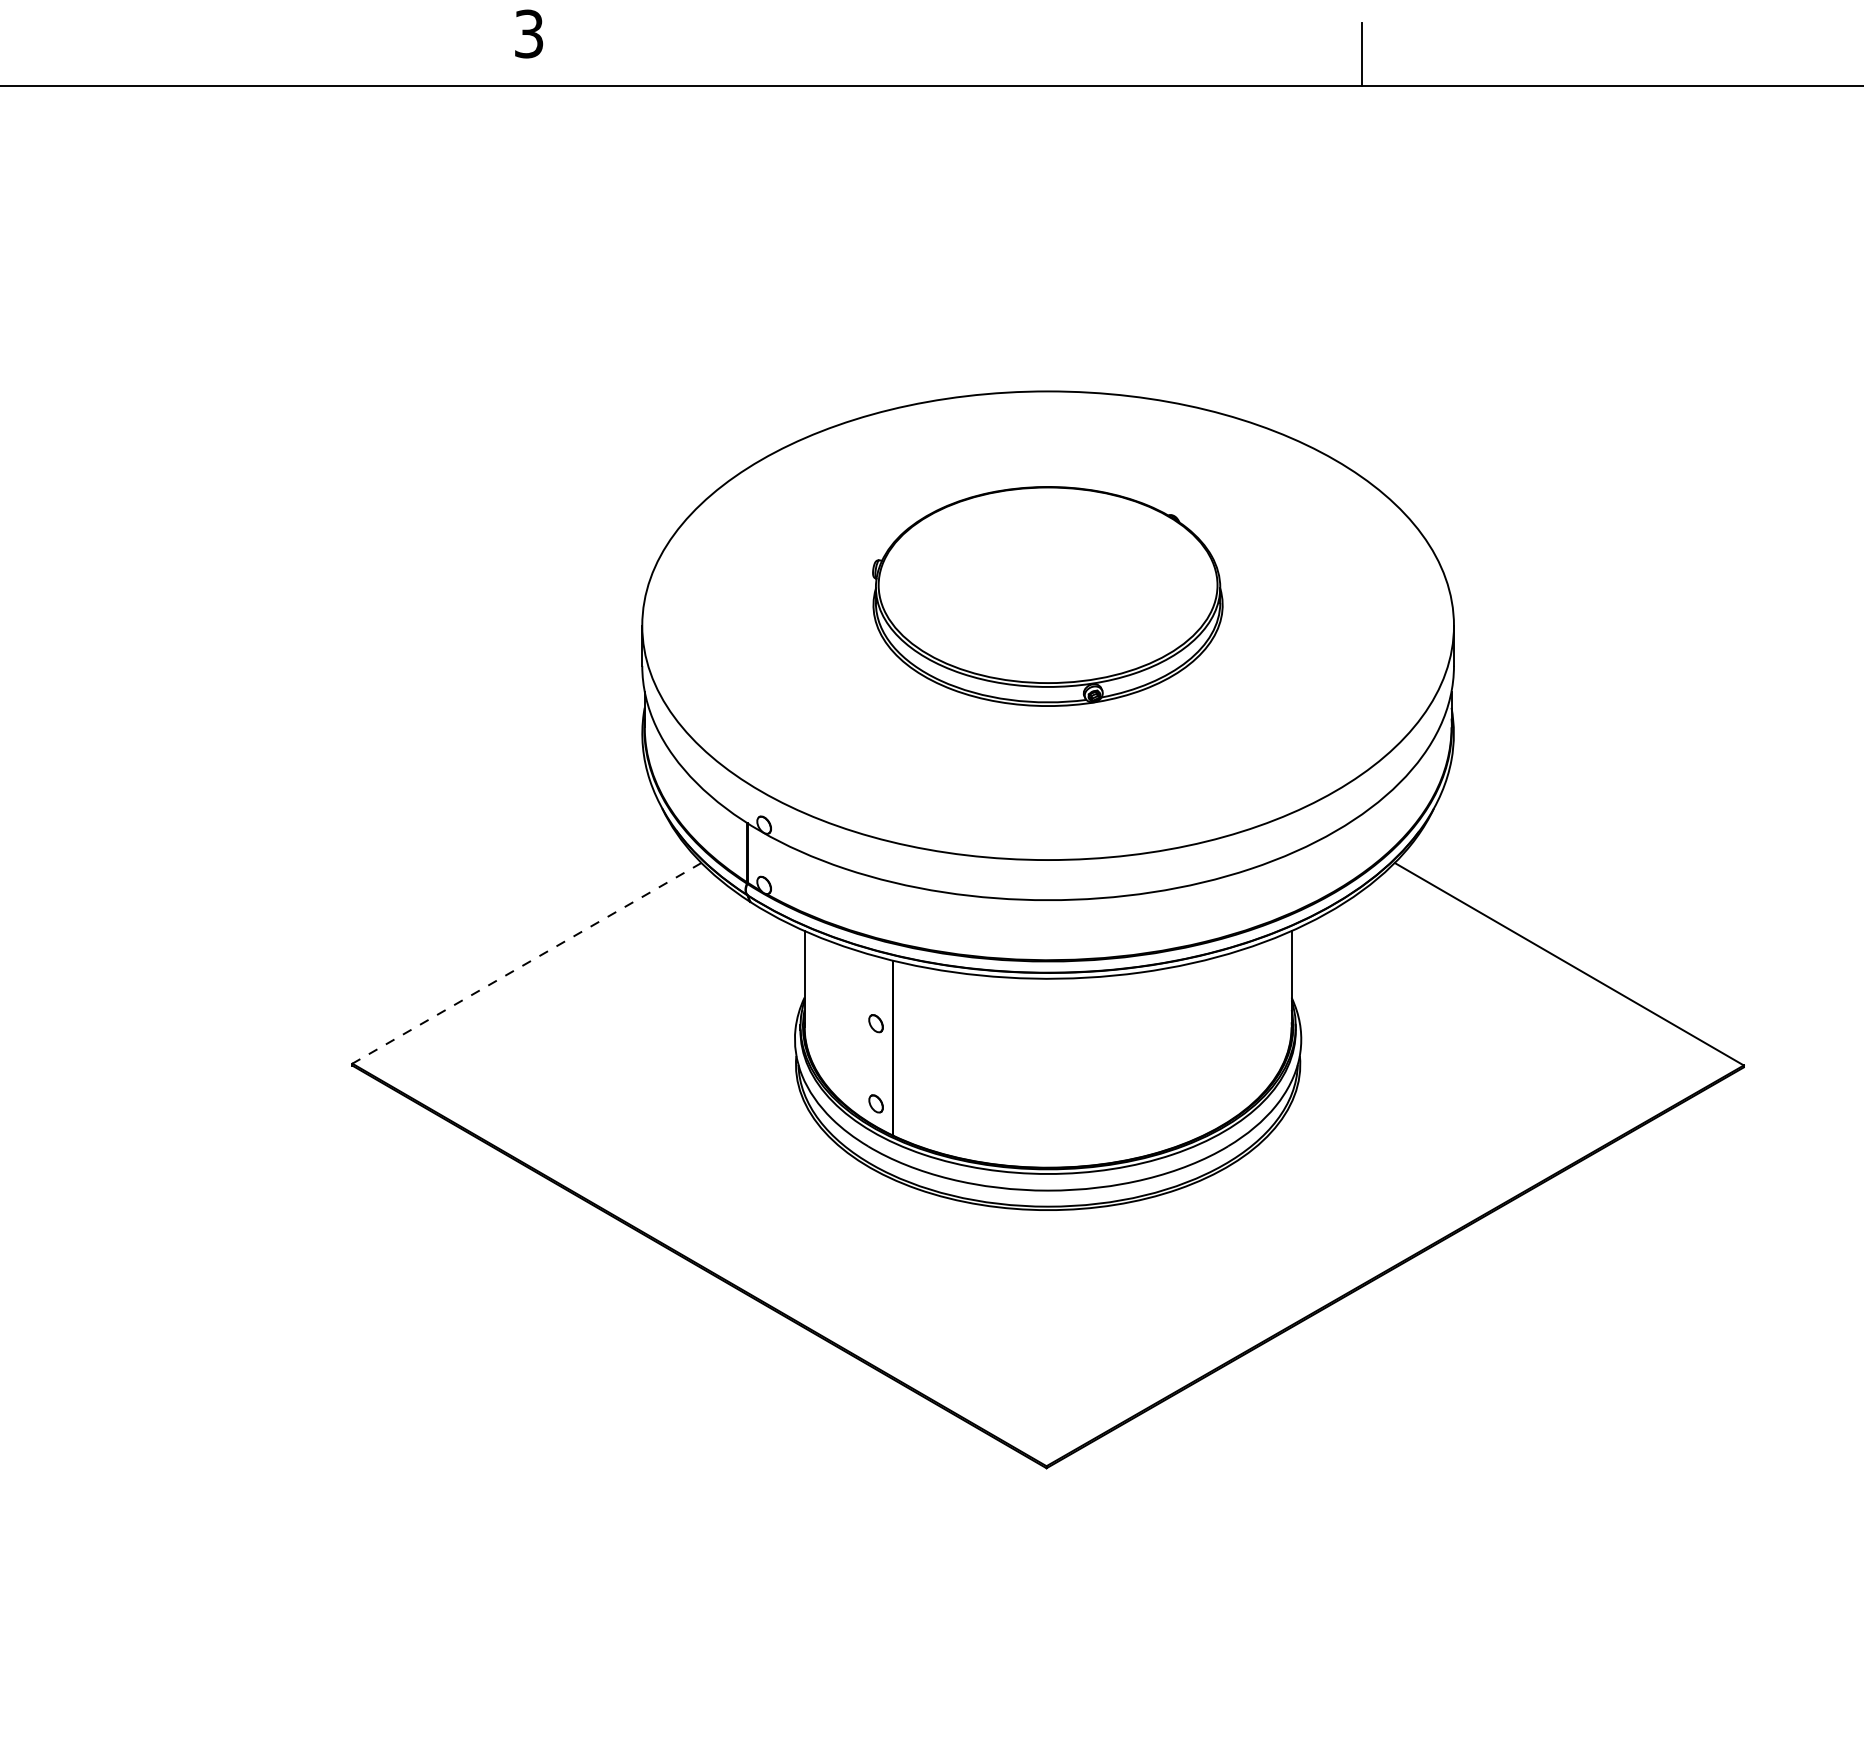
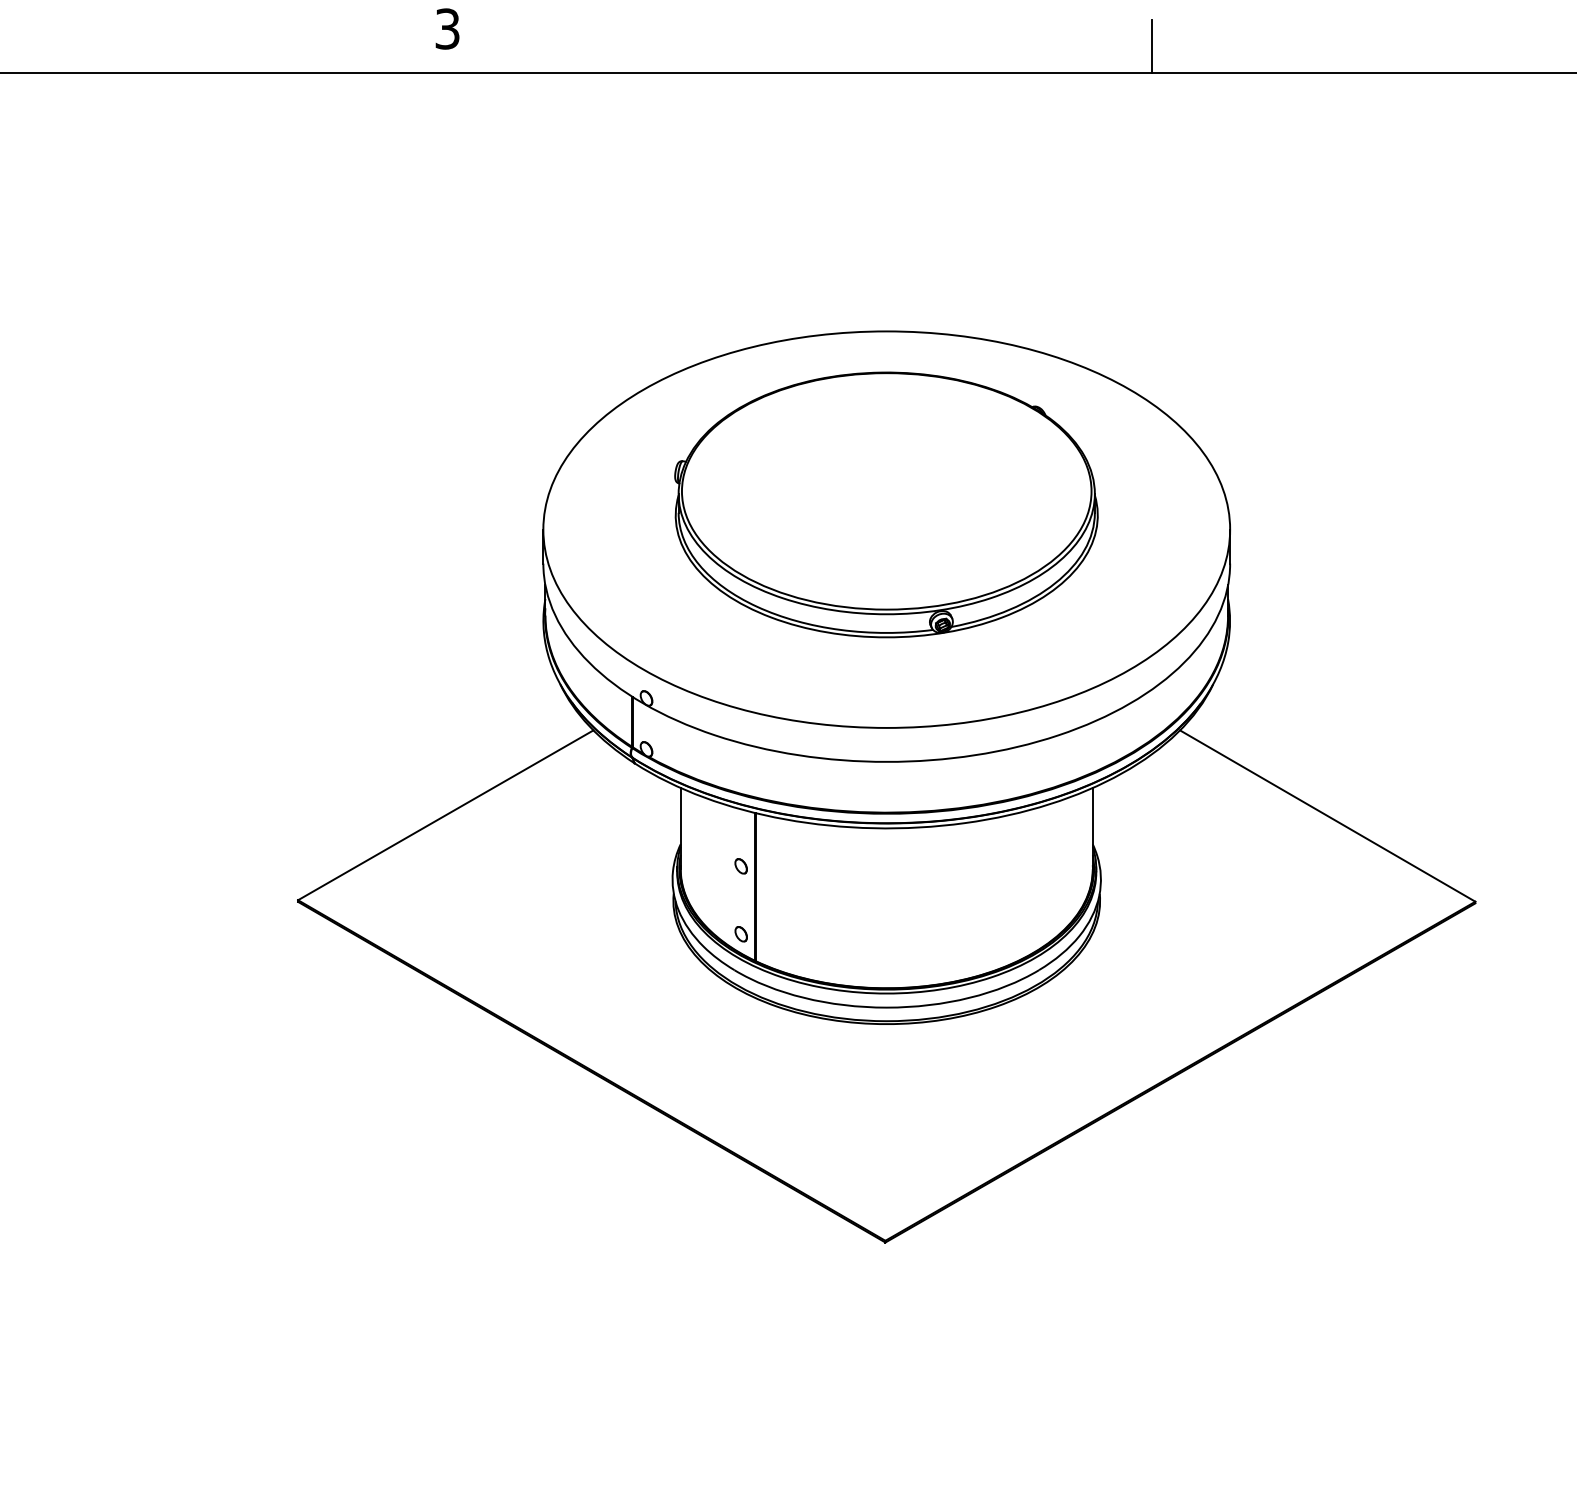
part: (1047, 596) -> (886, 504), size x1.43
line: (526, 963) -> (445, 815), dashed -> solid

